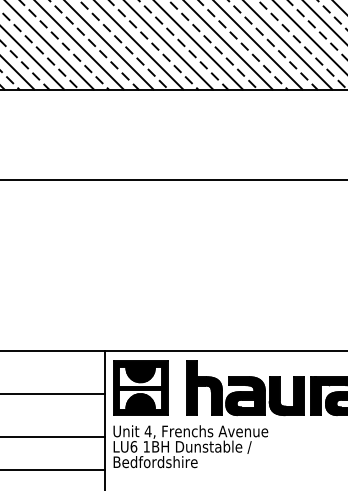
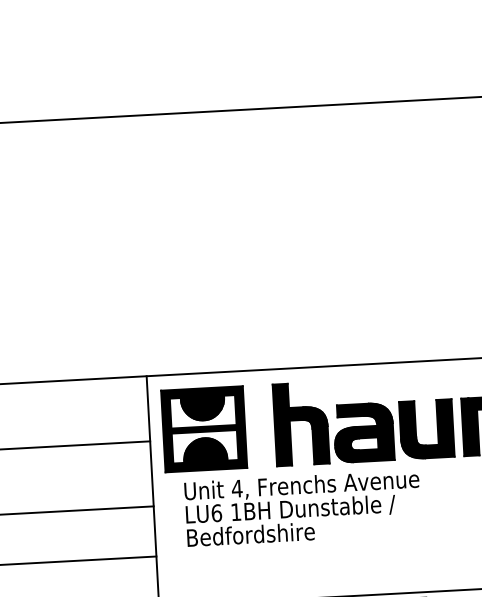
text: (190, 446) -> (302, 508), moved

